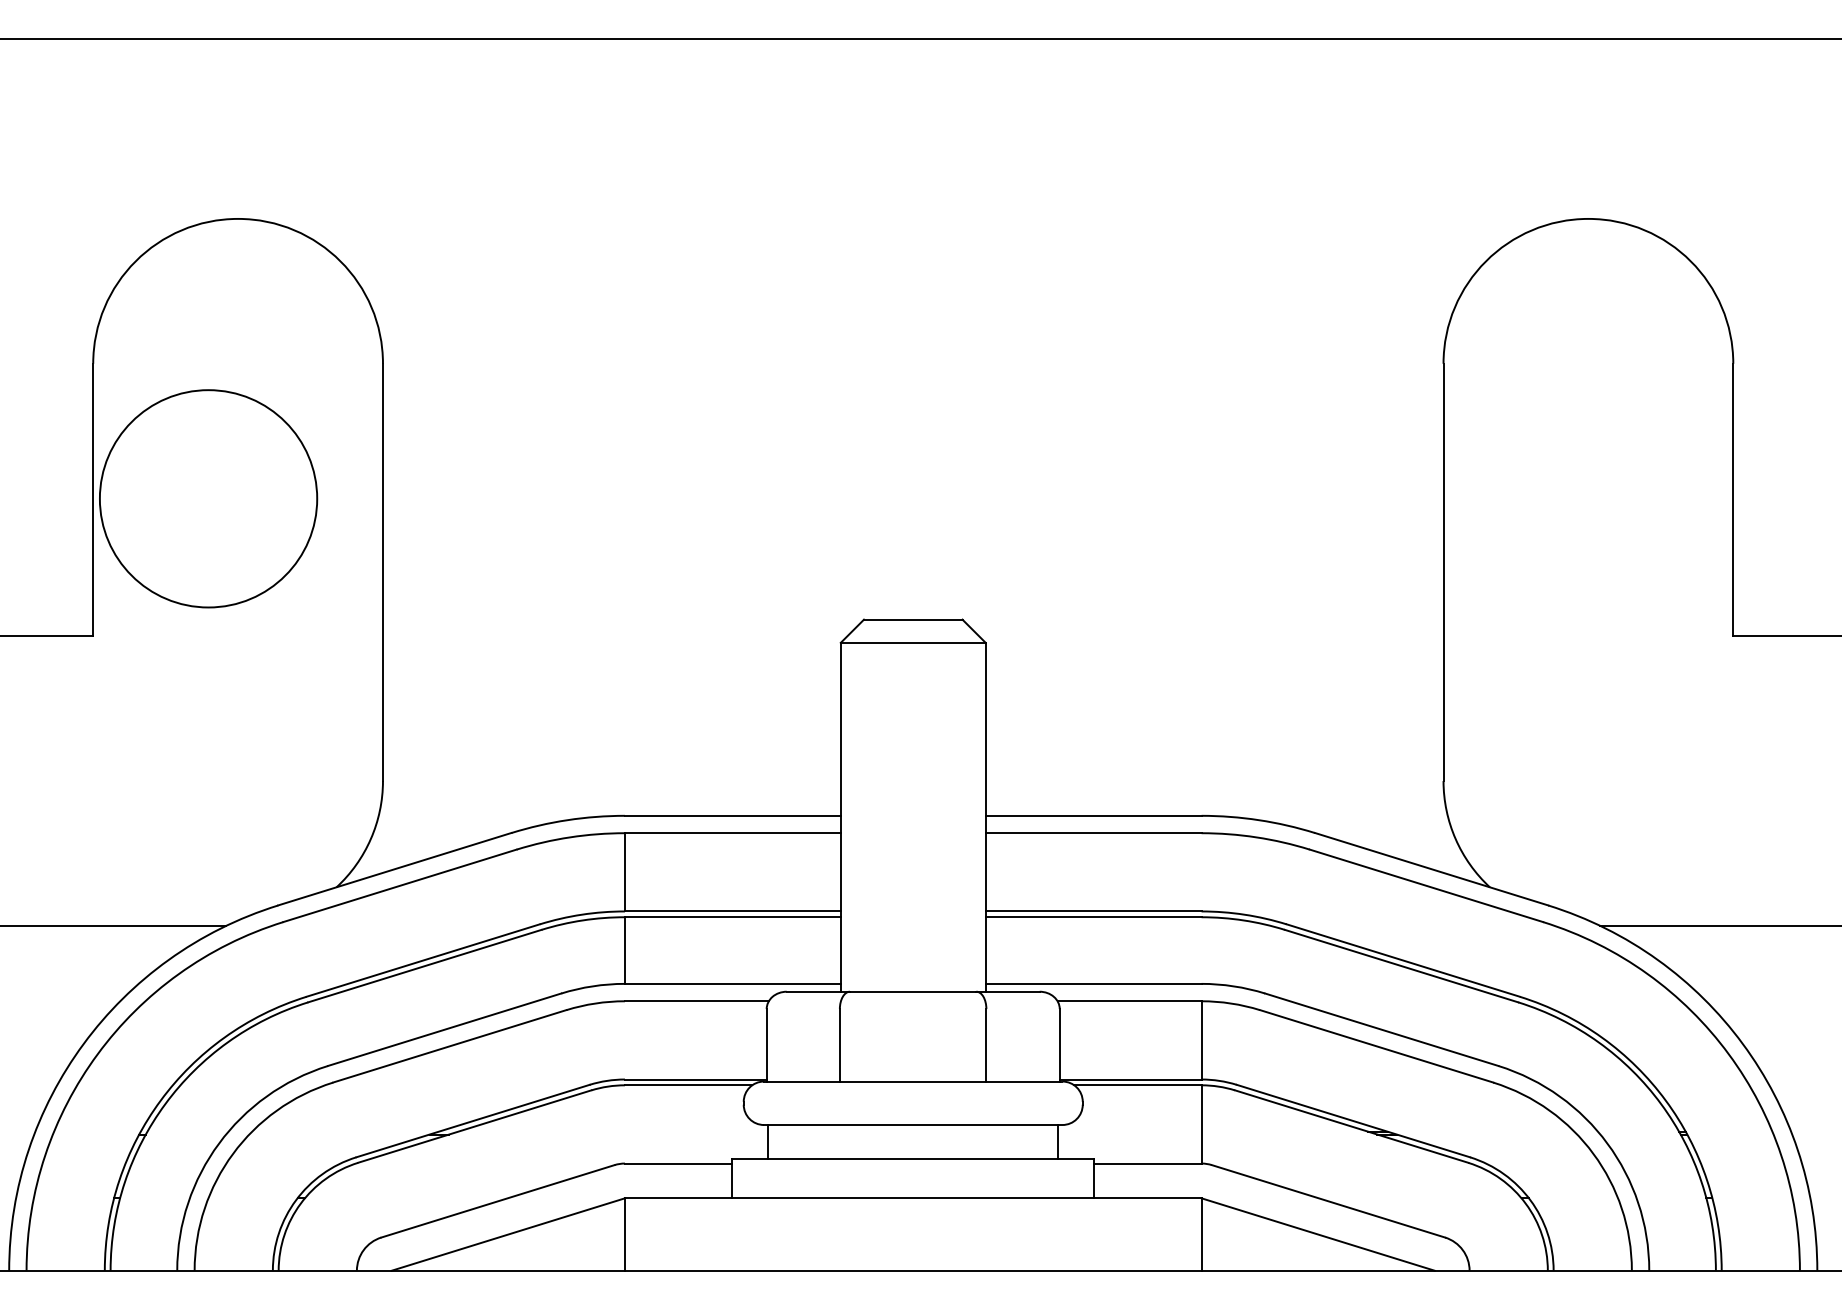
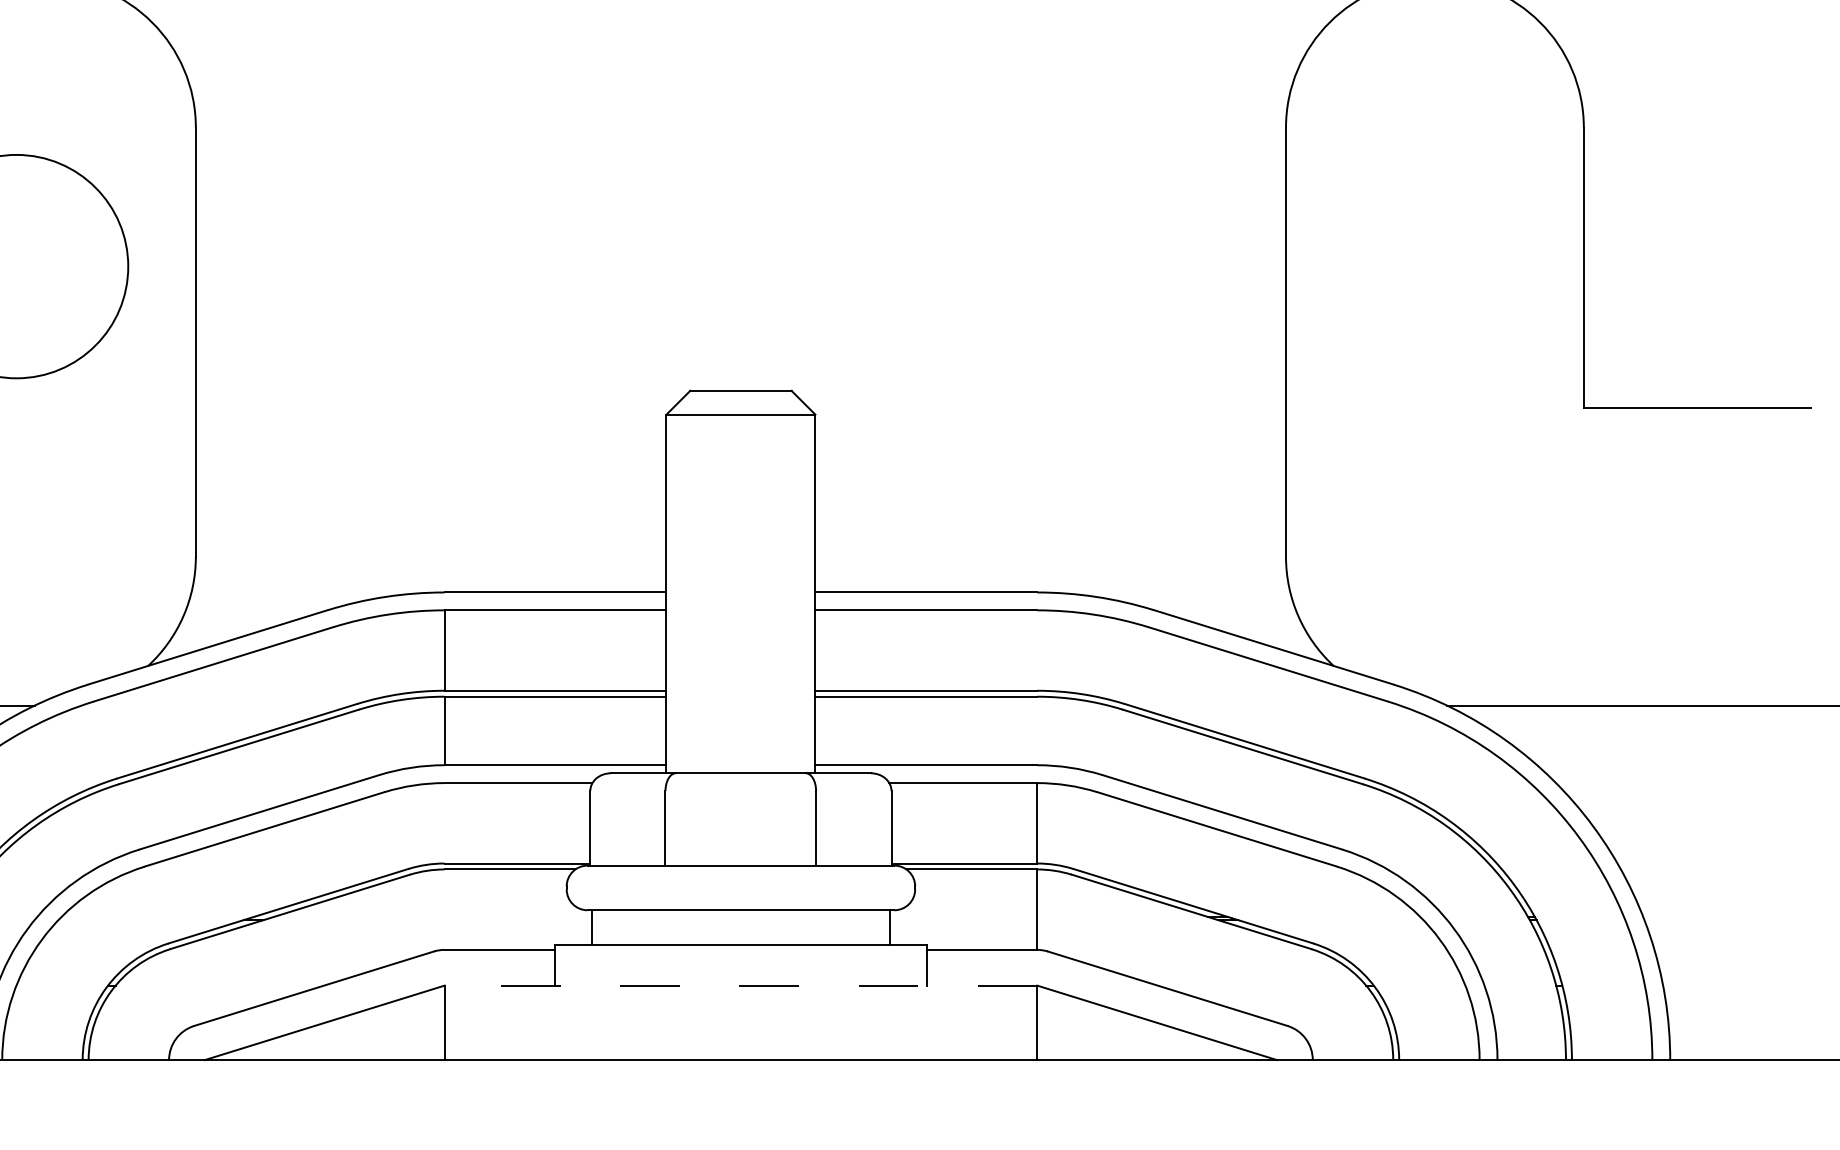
line: (912, 1198) -> (740, 985), solid -> dashed

